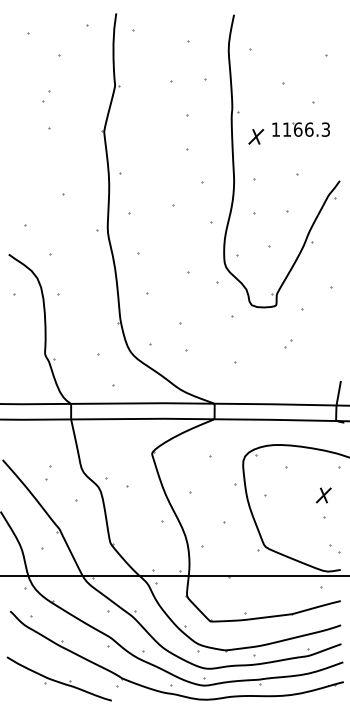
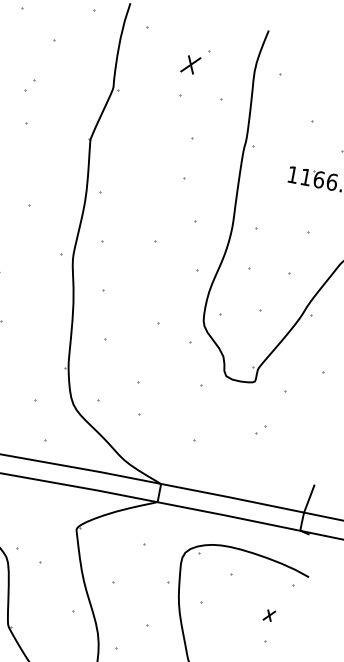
part: (255, 136) -> (190, 64), moved
part: (323, 495) -> (269, 615), size x0.6

